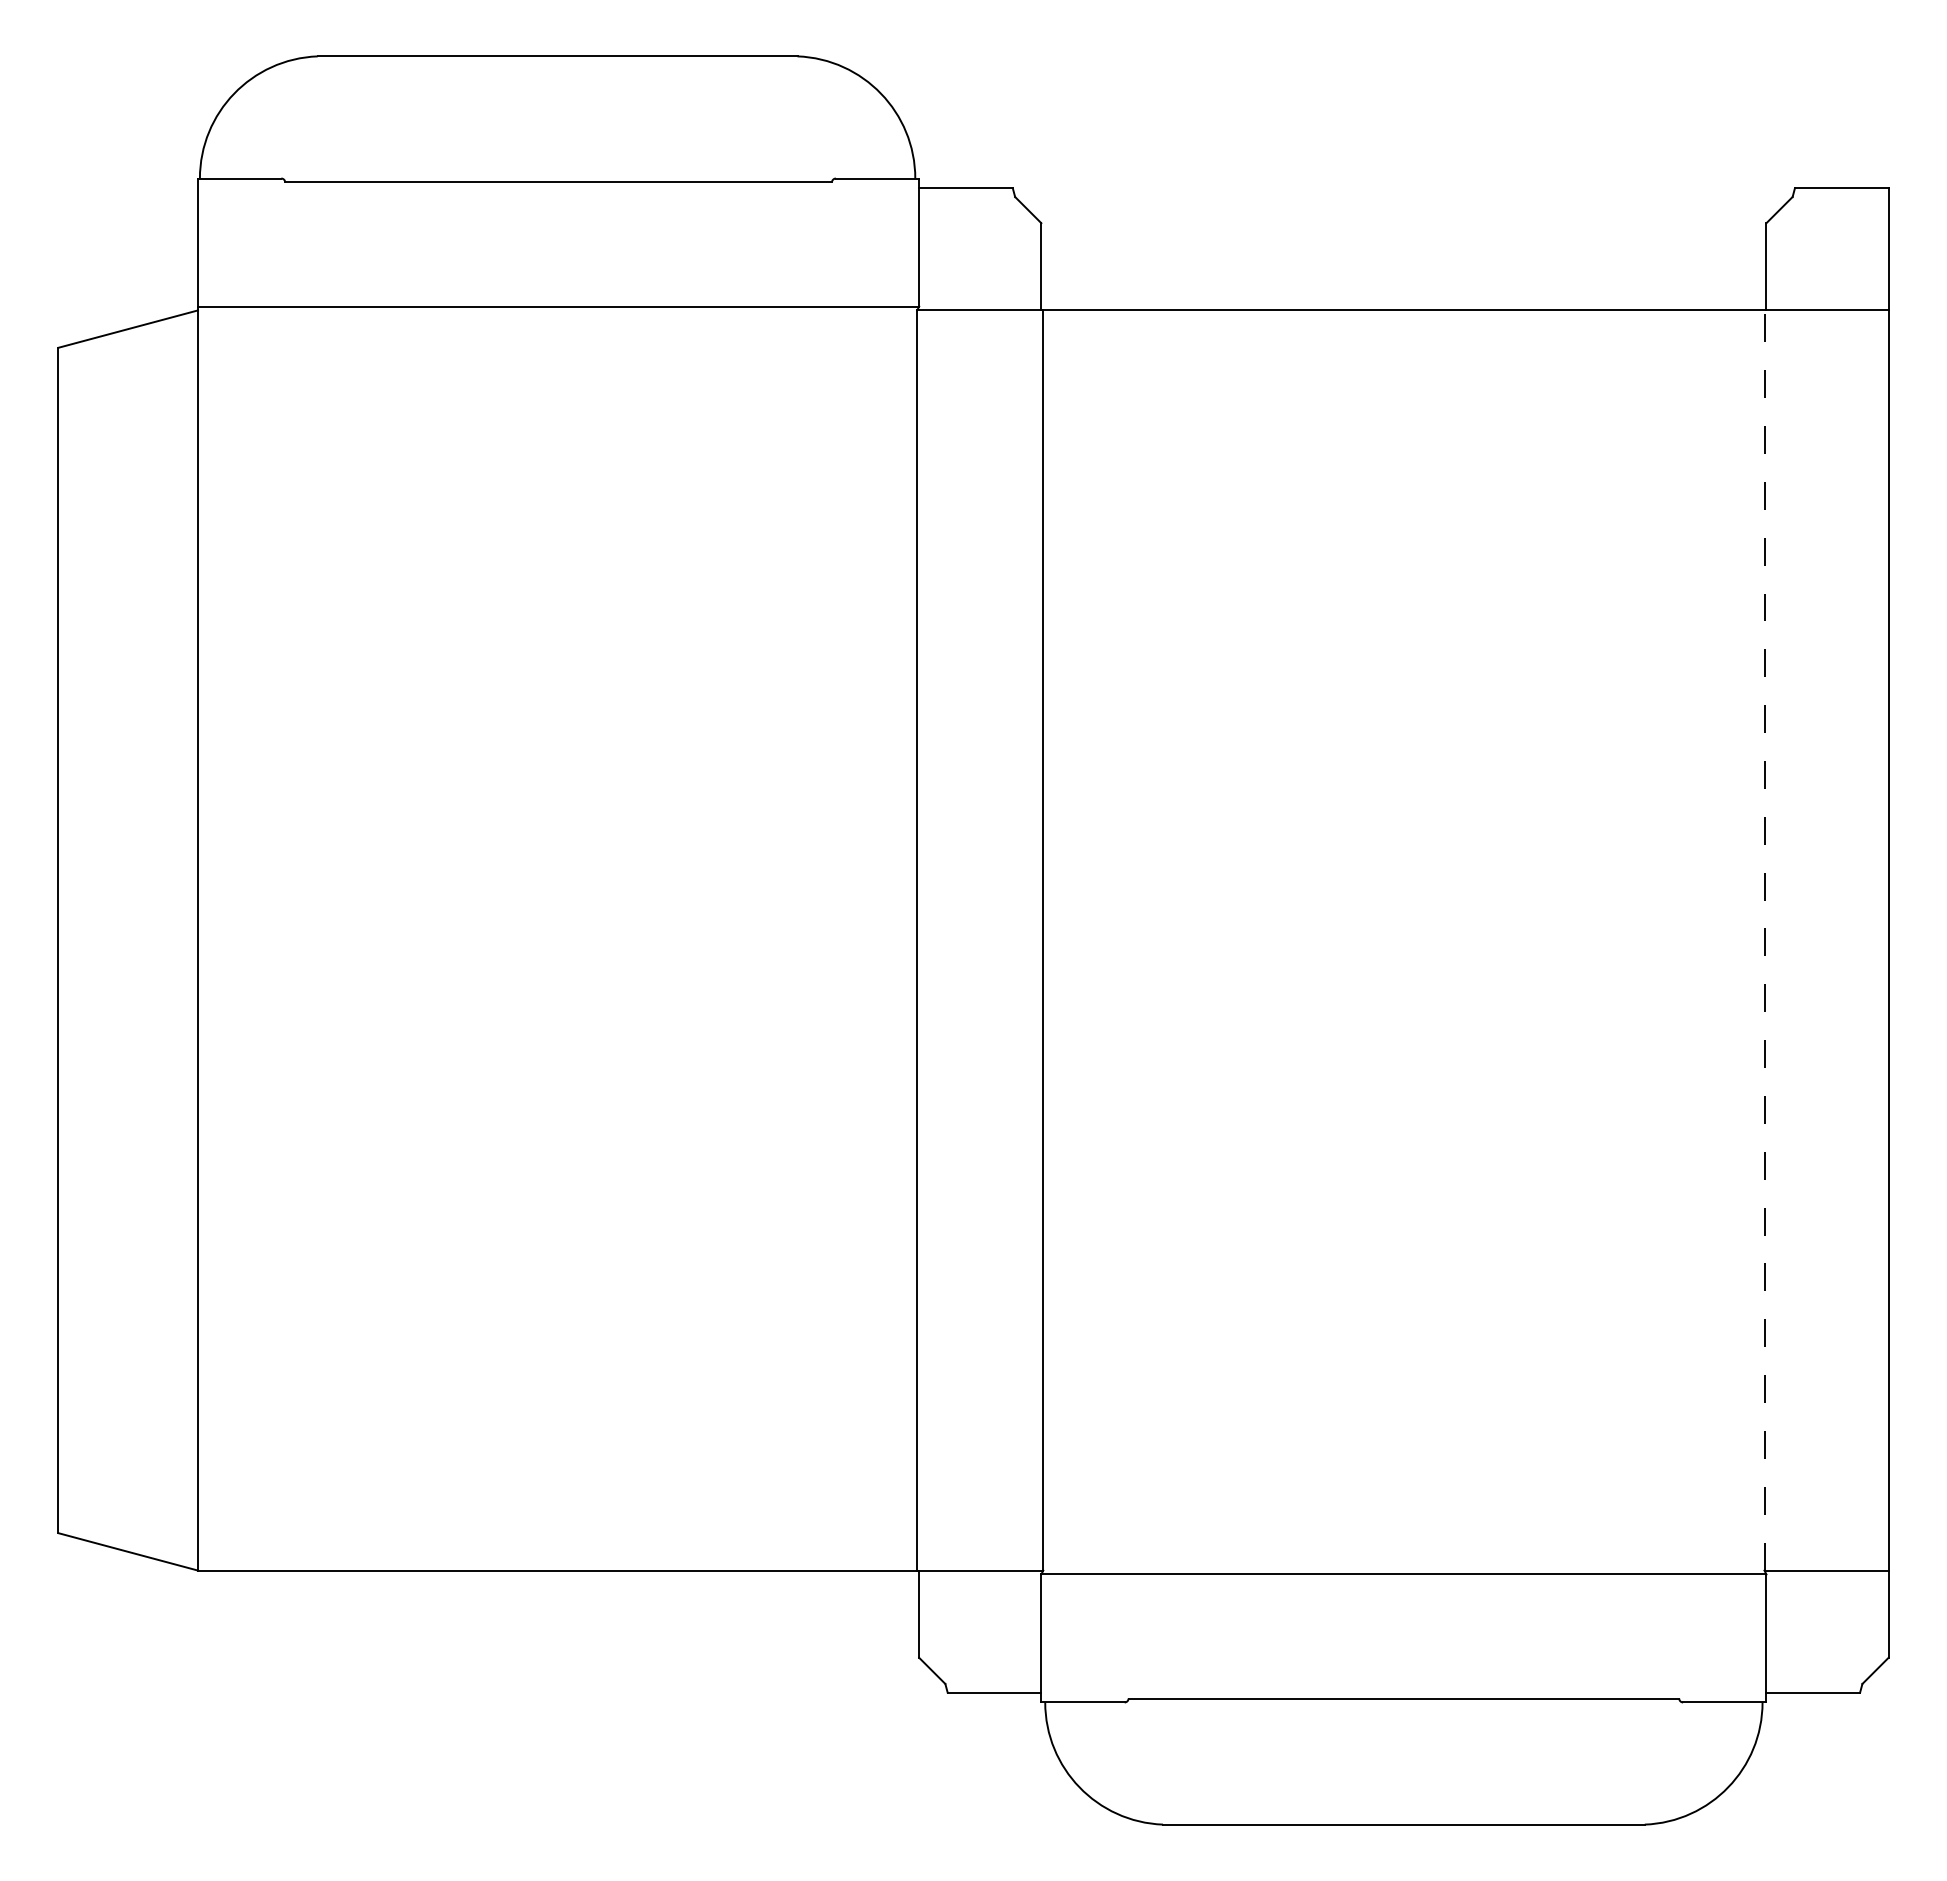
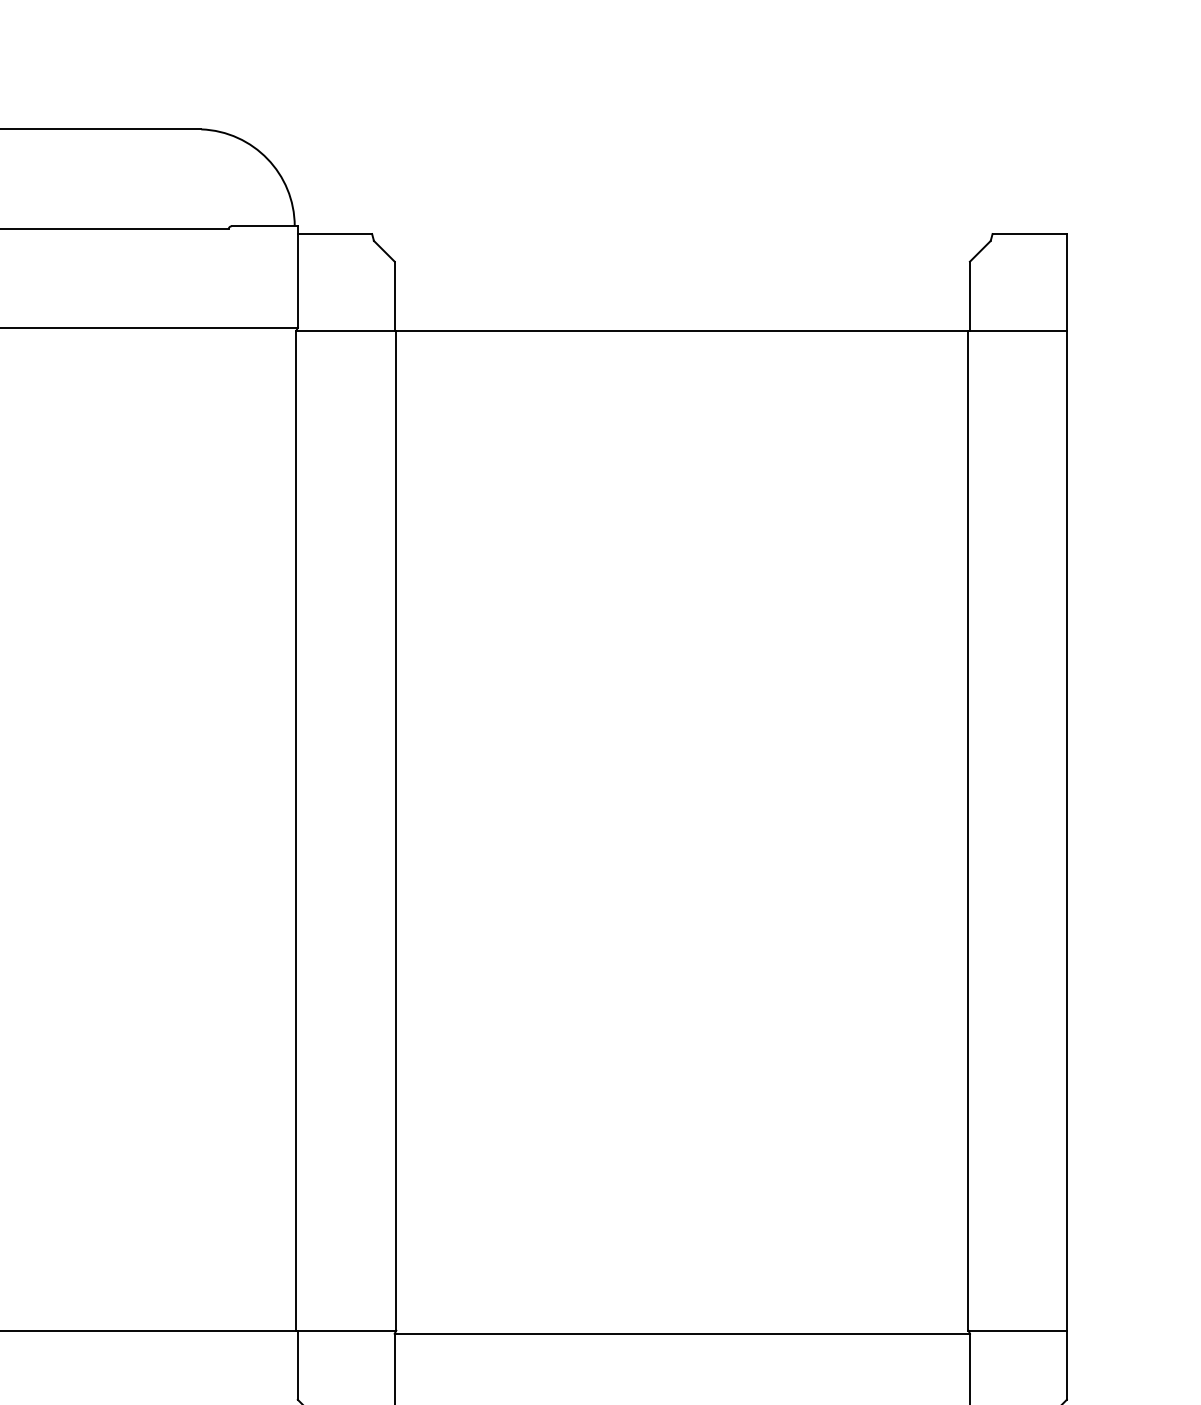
line: (1764, 940) -> (968, 830), dashed -> solid

